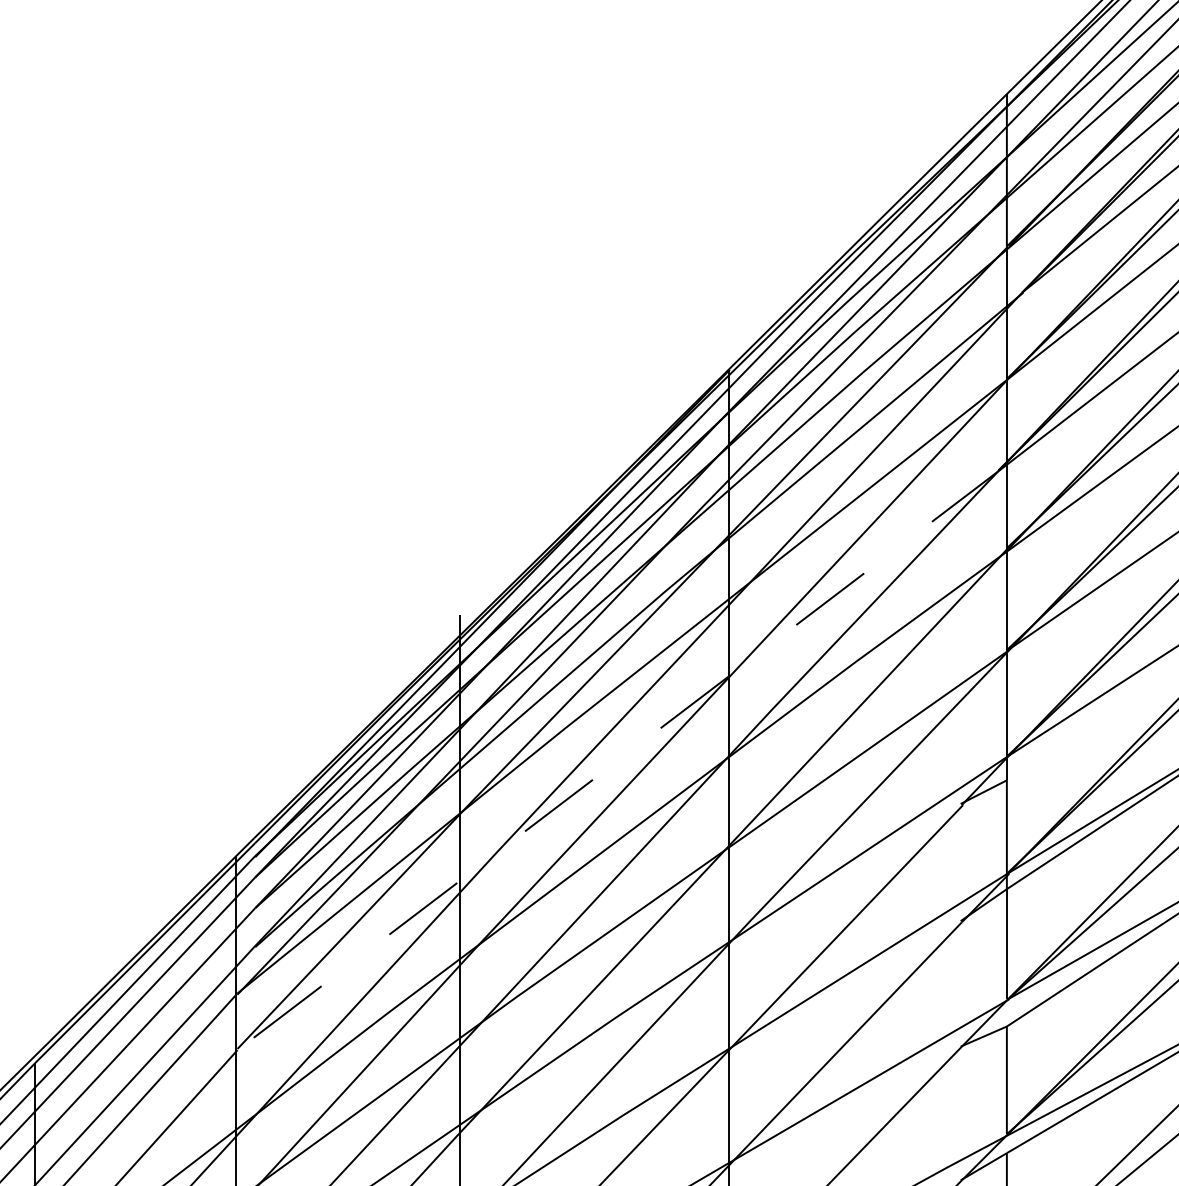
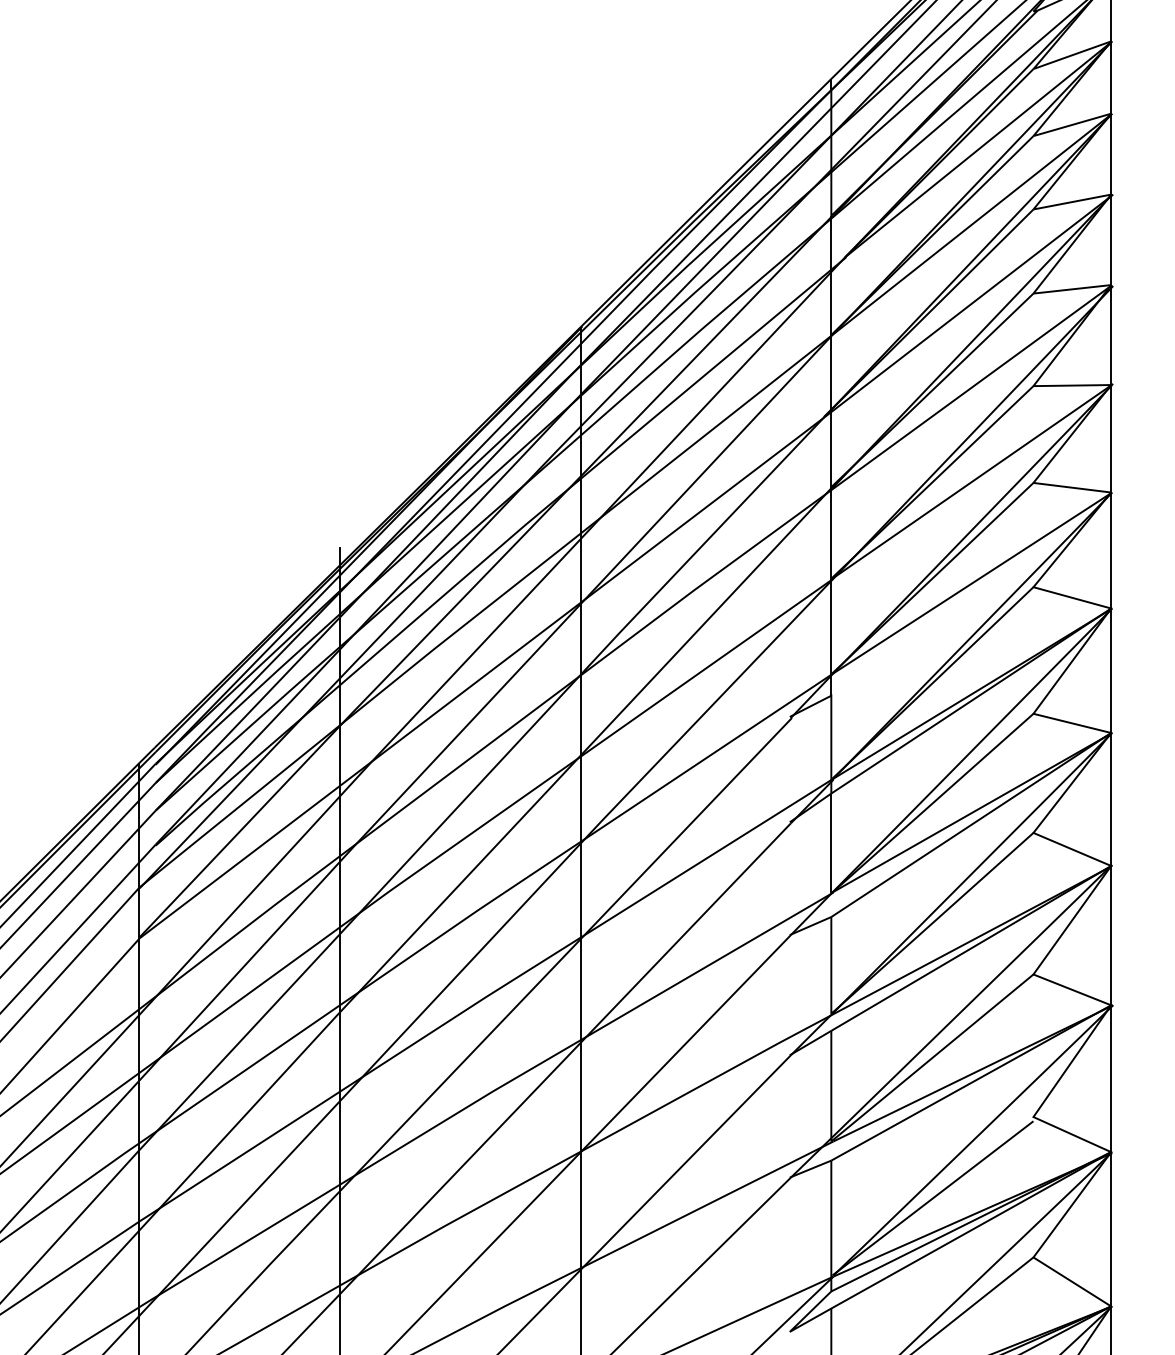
line: (617, 760) -> (481, 677), dashed -> solid

